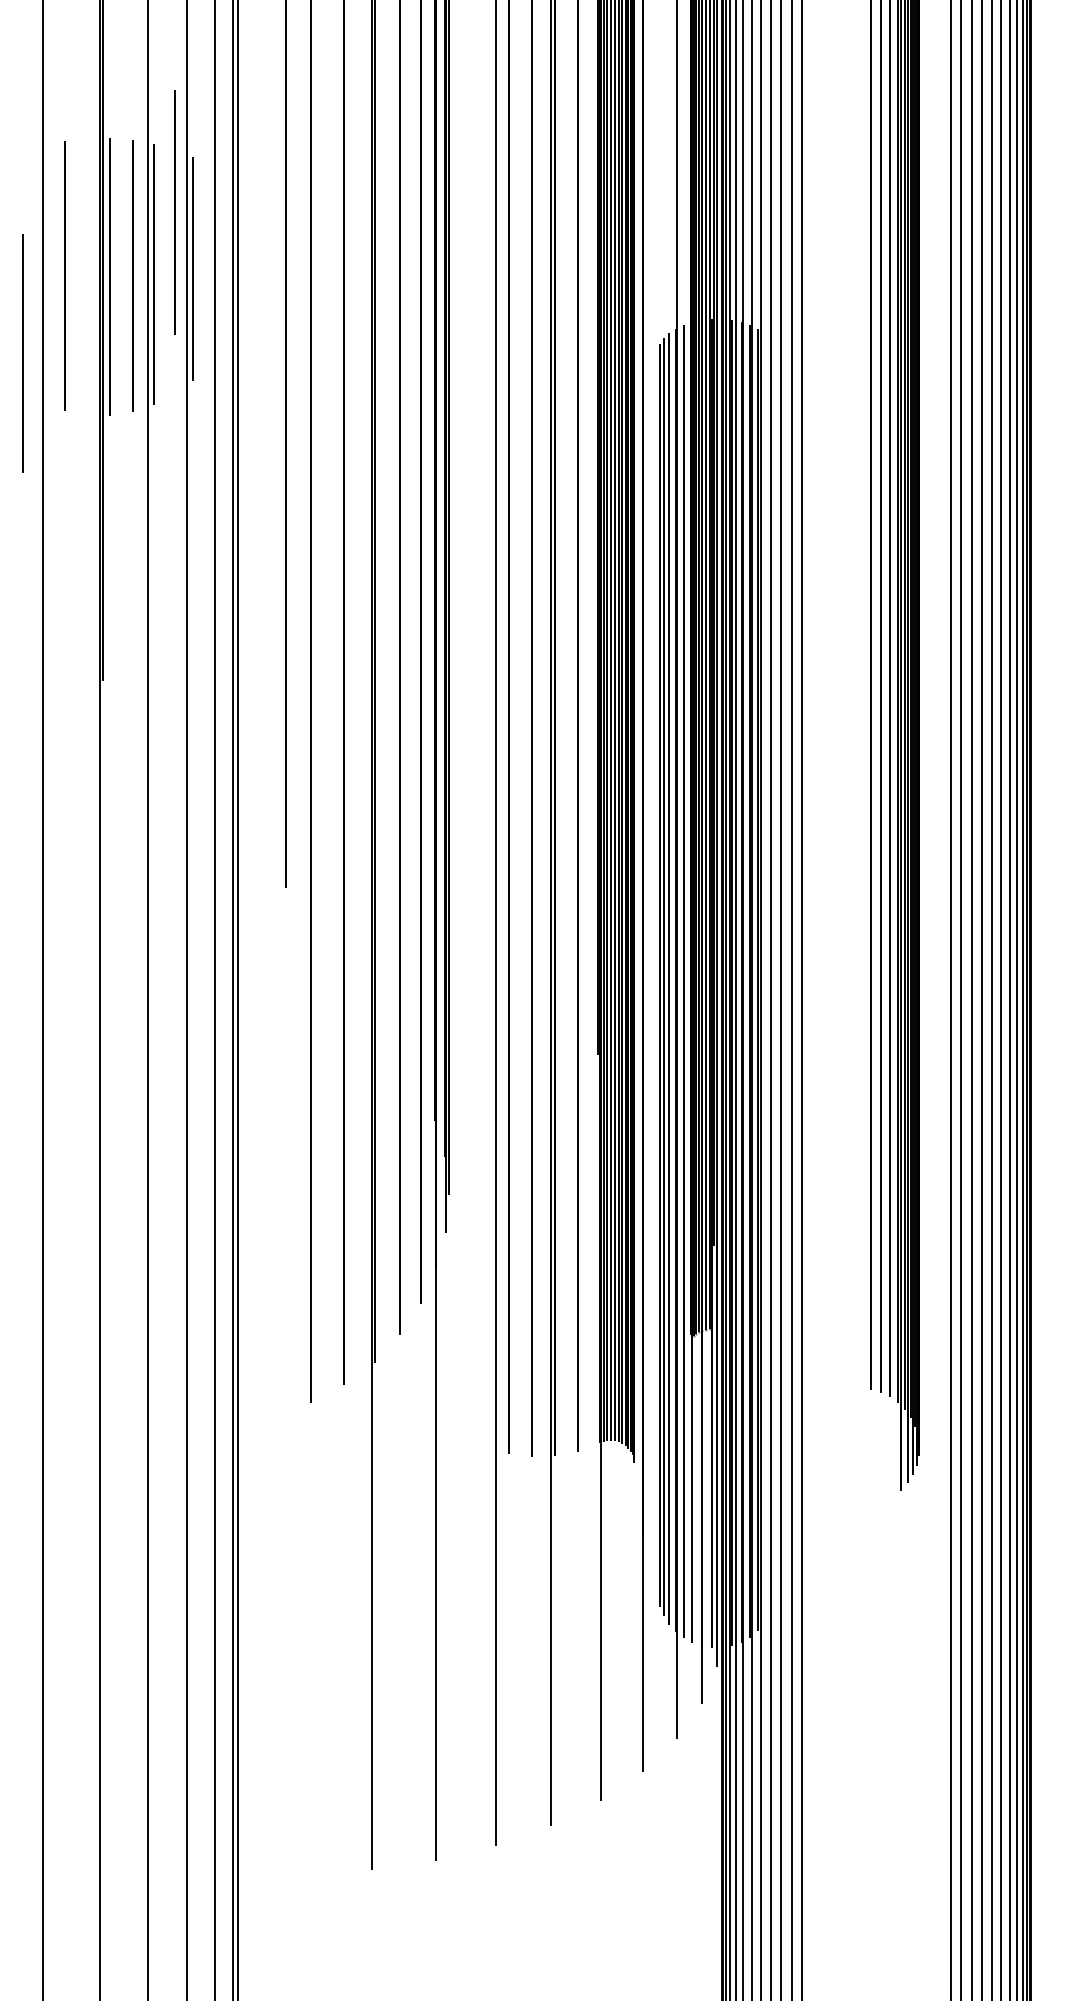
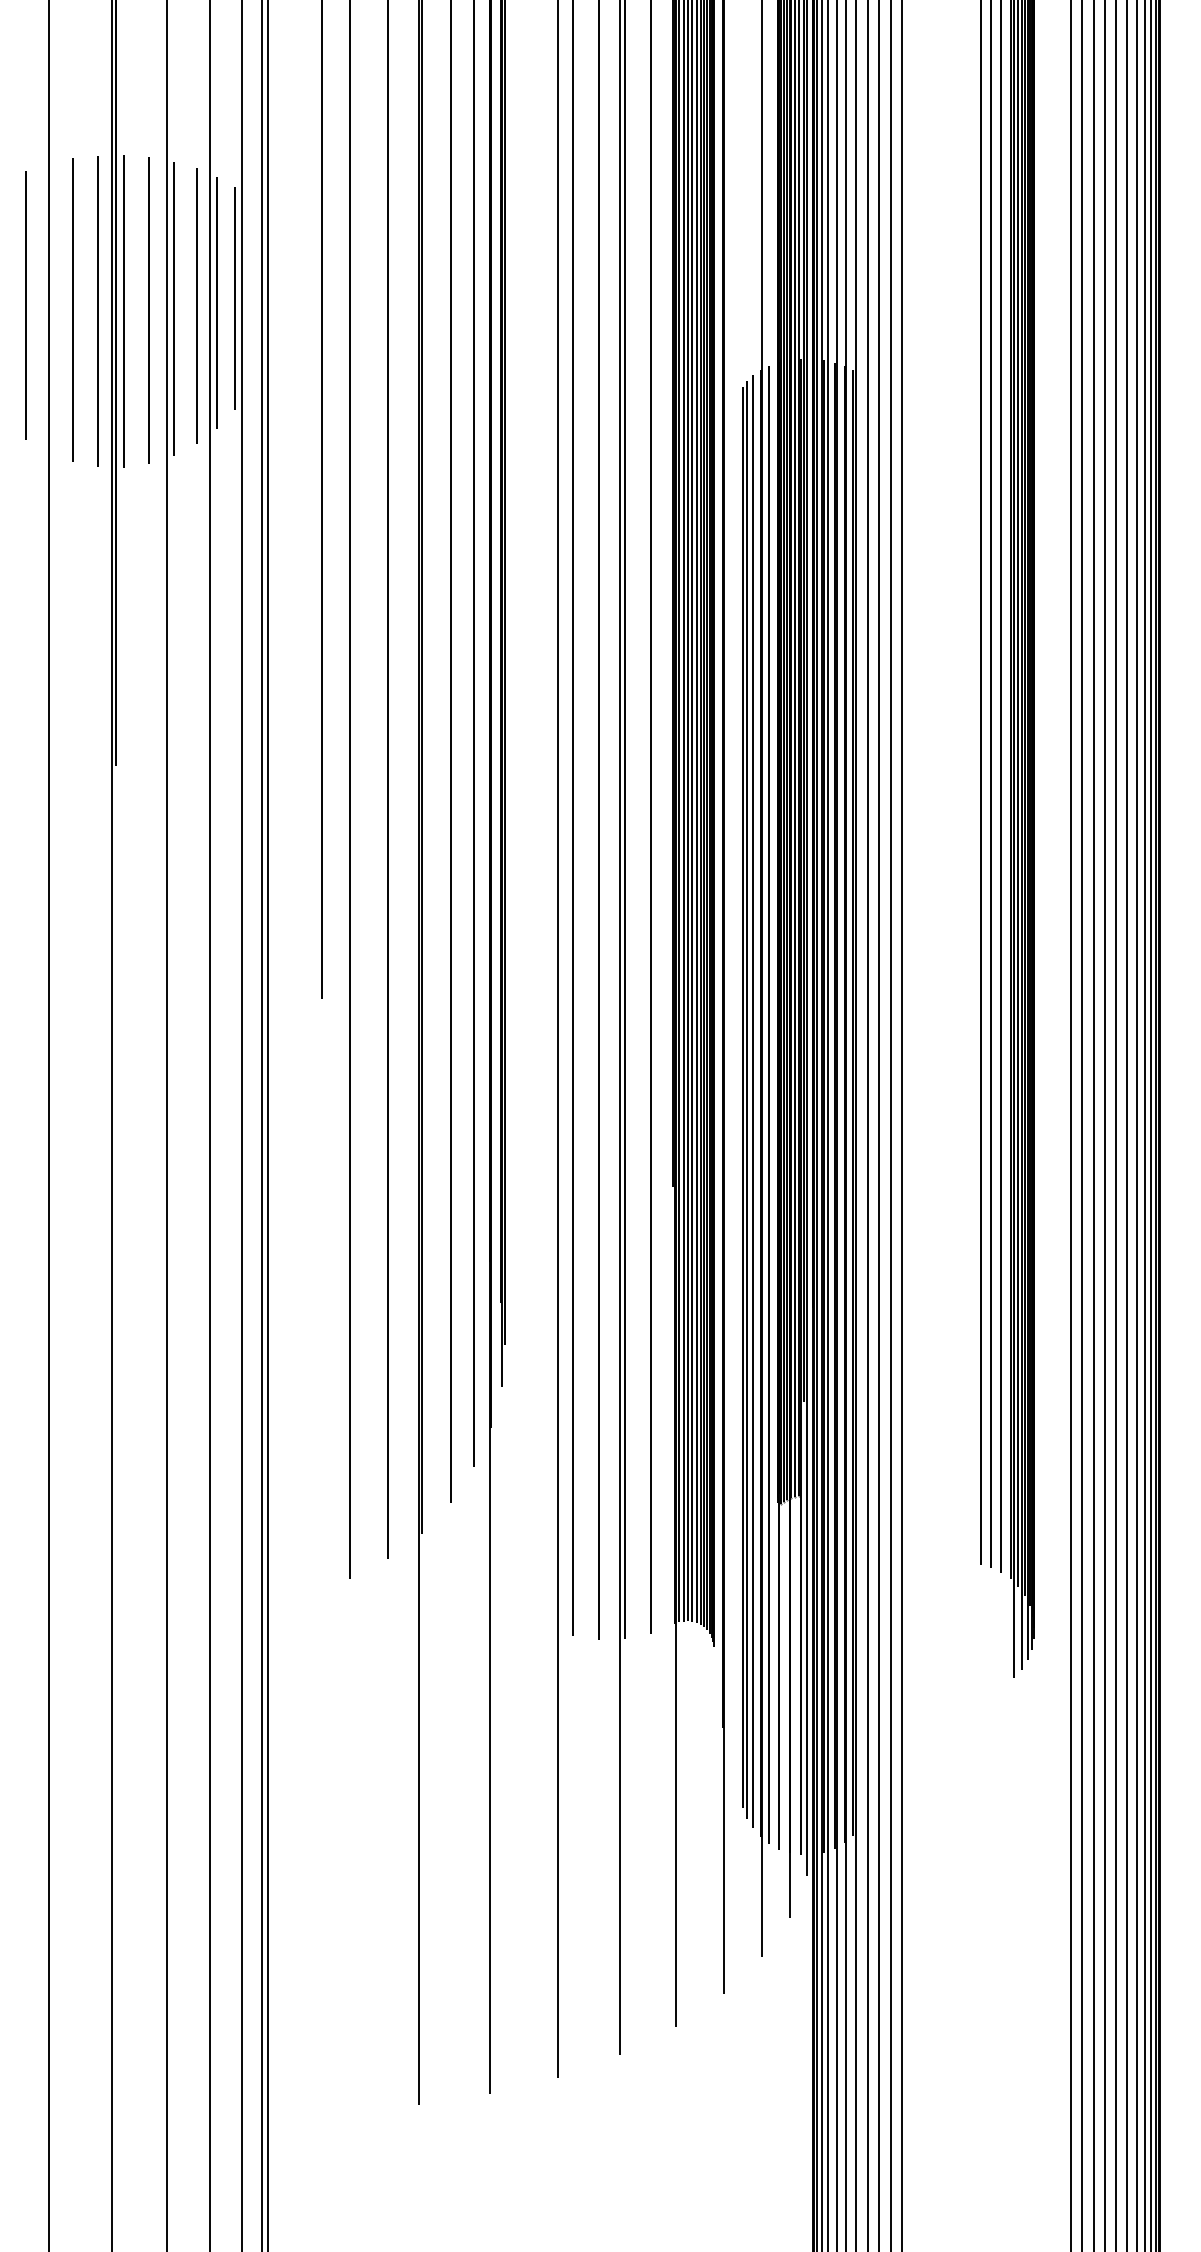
line: (174, 212) -> (196, 306), moved
line: (208, 265) -> (234, 298), added
line: (87, 276) -> (98, 311), added
line: (22, 353) -> (25, 305), moved

